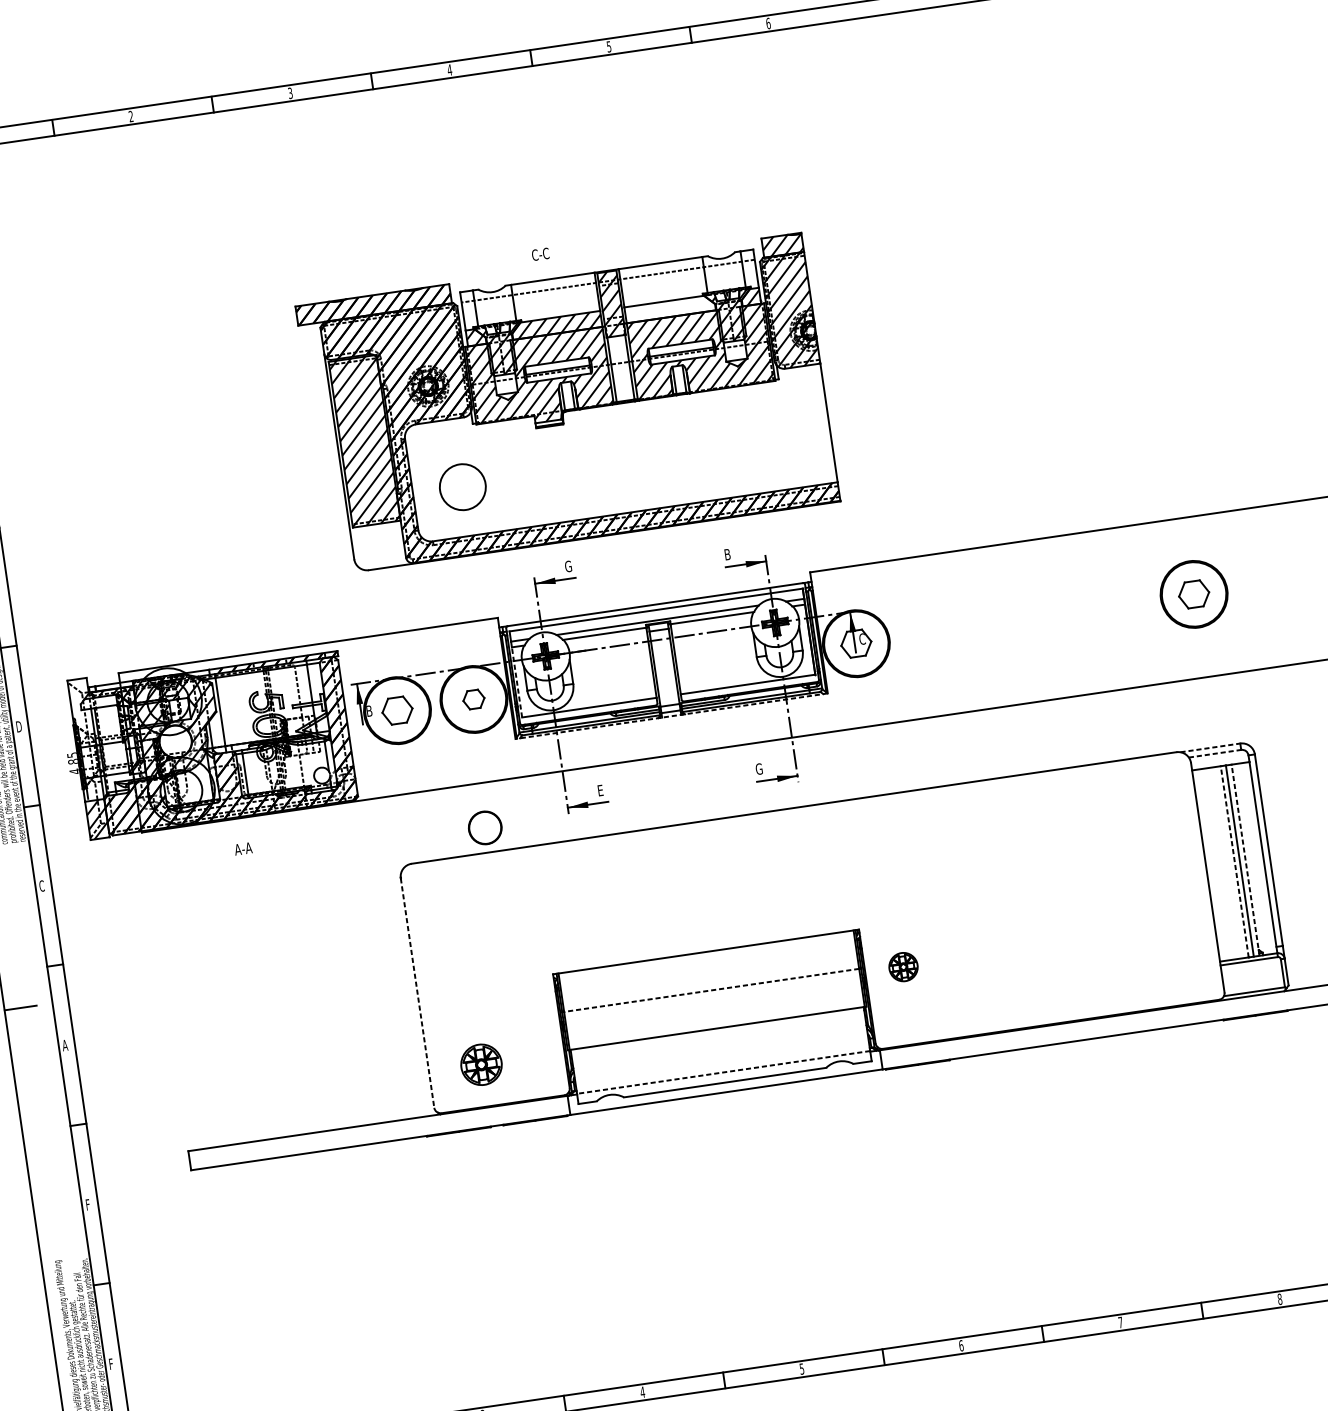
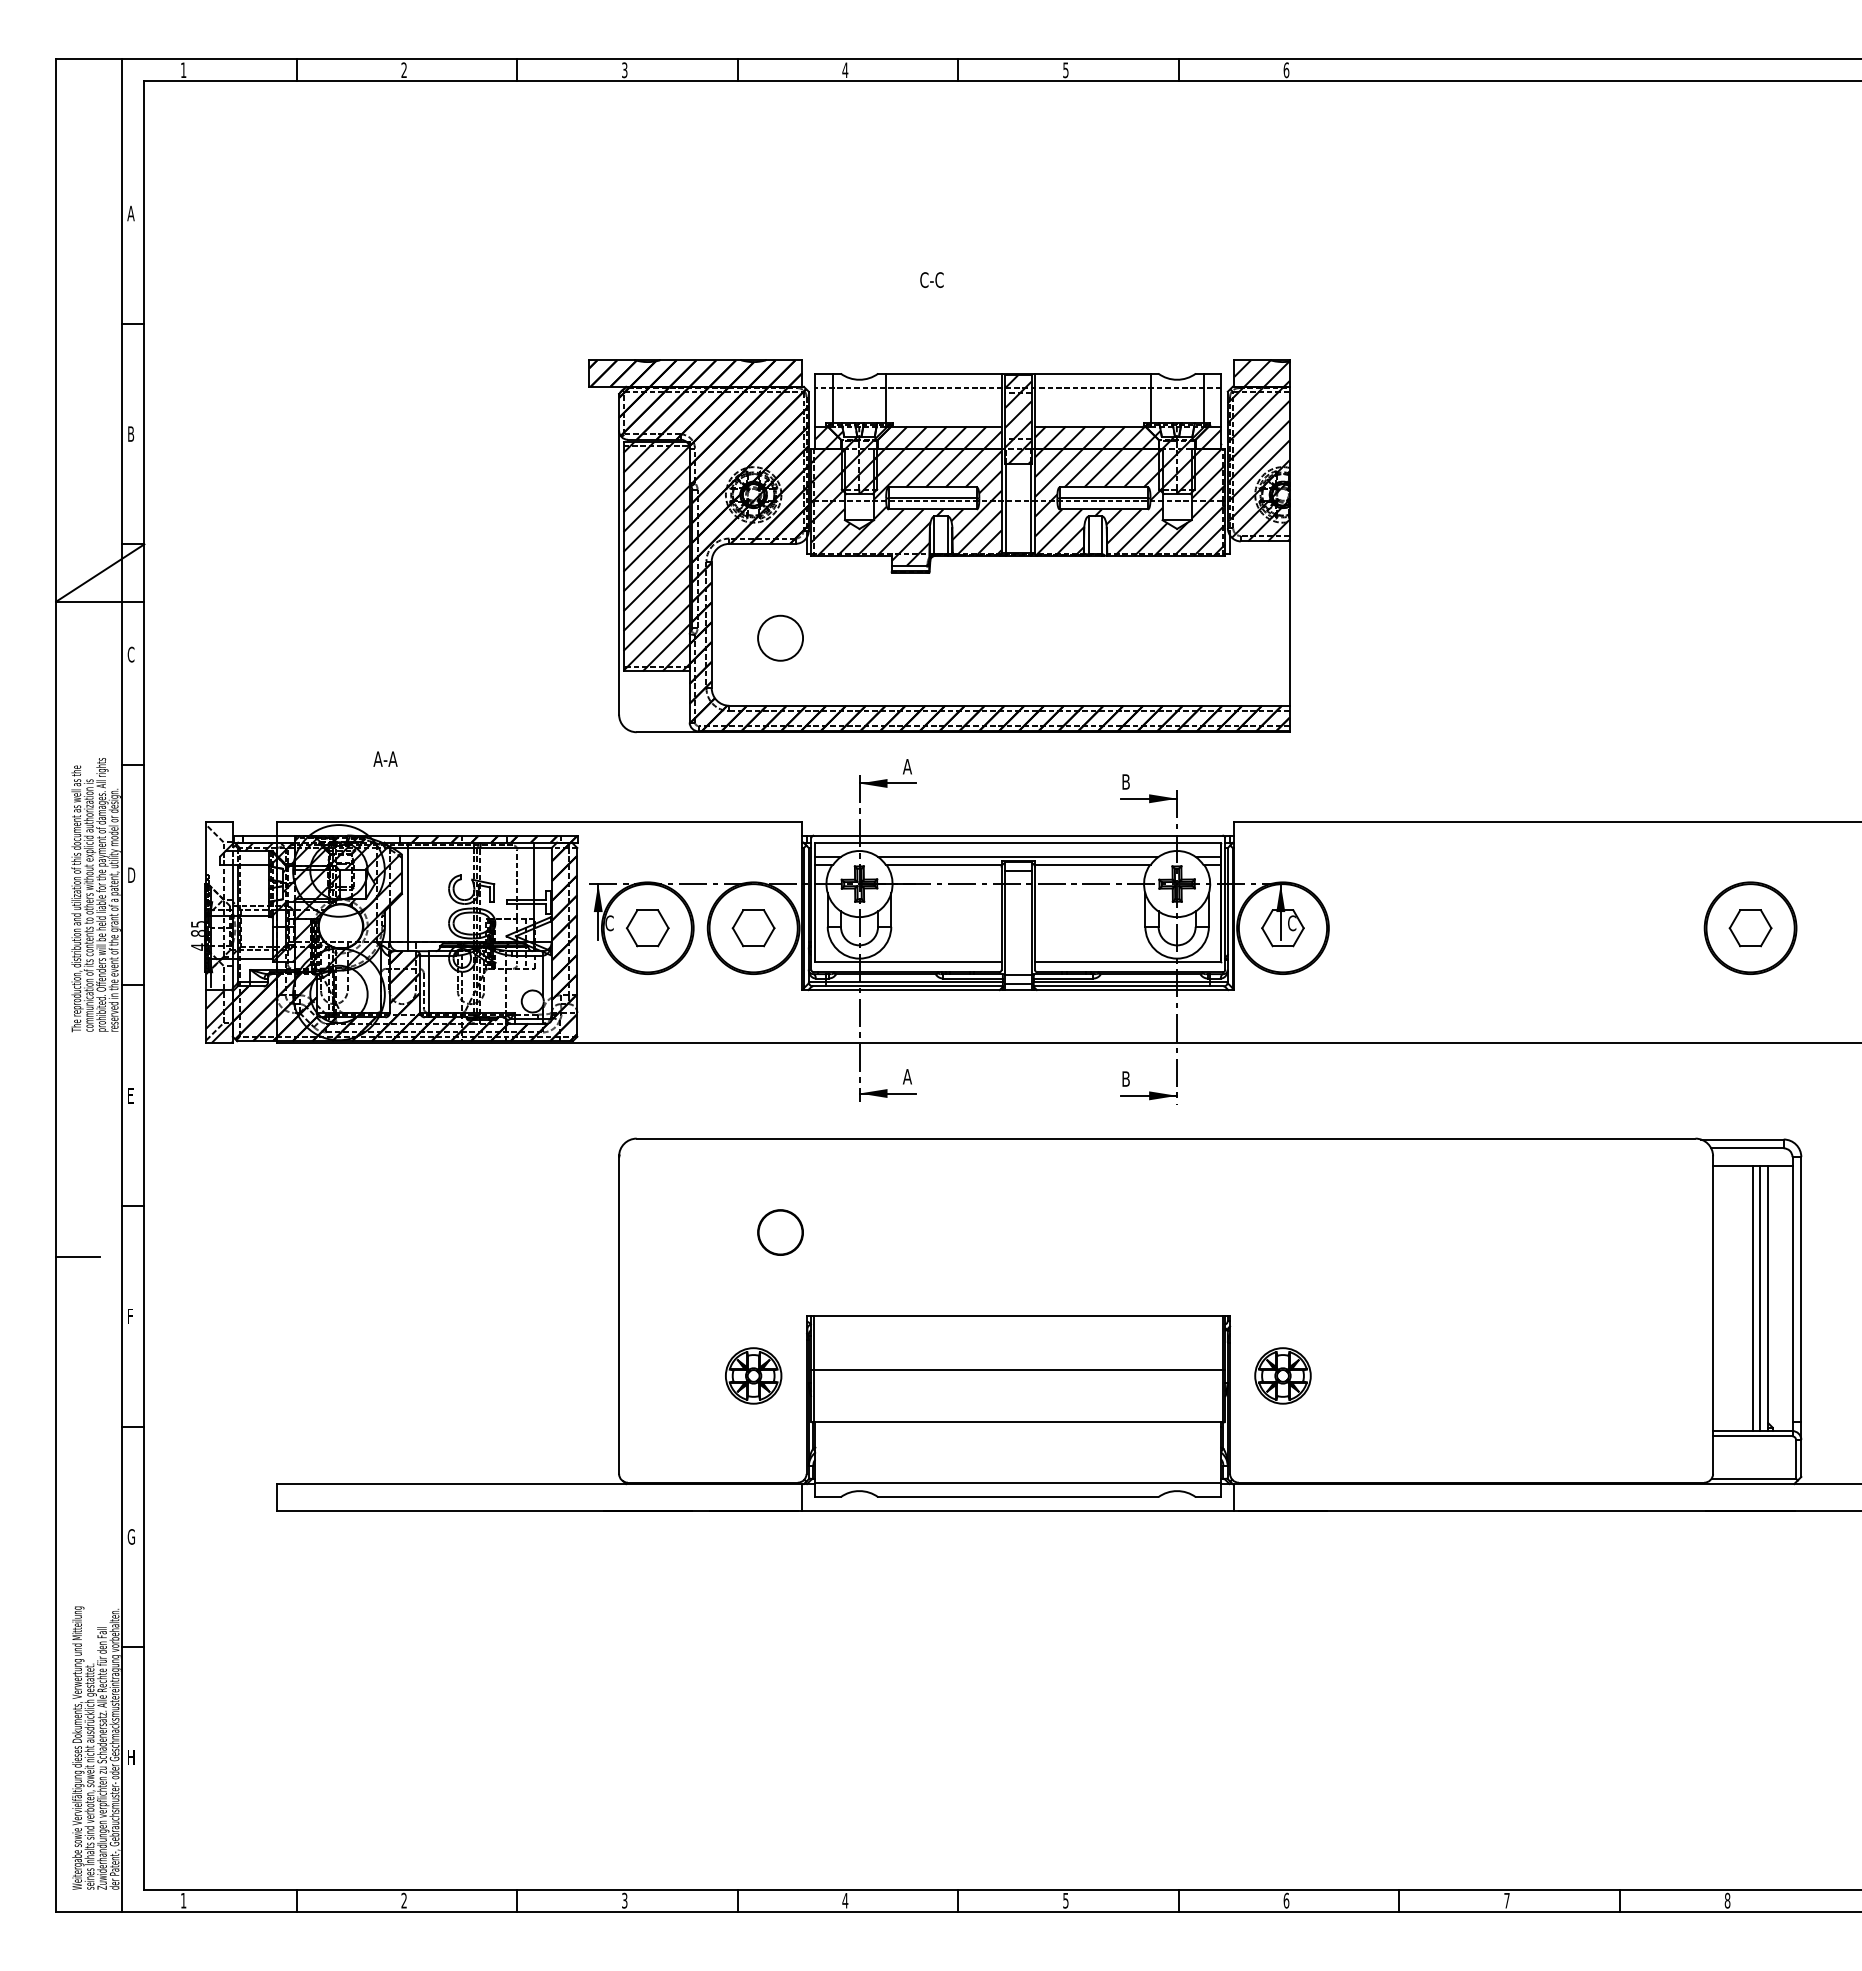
text: (540, 254) -> (931, 279), moved
hatch: (669, 308) -> (1095, 437), added
circle: (462, 486) -> (780, 637), size x0.71
text: (568, 566) -> (907, 766), G -> A
line: (517, 682) -> (815, 913), dashed -> solid
part: (473, 699) -> (753, 928), size x1.43
text: (369, 711) -> (609, 923), B -> C
line: (671, 716) -> (1017, 990), dashed -> solid
line: (1210, 747) -> (1742, 1139), dashed -> solid
line: (1215, 753) -> (1747, 1148), dashed -> solid
text: (759, 768) -> (1126, 1078), G -> B
text: (600, 790) -> (906, 1076), E -> A
circle: (485, 827) -> (780, 1232), moved
text: (243, 848) -> (385, 758), moved
line: (1245, 860) -> (1767, 1298), dashed -> solid
line: (1234, 861) -> (1752, 1298), dashed -> solid
text: (41, 885) -> (130, 1095), C -> E
part: (903, 966) -> (1282, 1375), size x1.43
line: (711, 990) -> (1017, 1369), dashed -> solid
line: (417, 993) -> (619, 1315), dashed -> solid
text: (64, 1044) -> (130, 1315), A -> F
part: (481, 1064) -> (753, 1375), moved
line: (723, 1072) -> (1018, 1483), dashed -> solid
text: (87, 1204) -> (130, 1536), F -> G
text: (111, 1364) -> (131, 1757), F -> H

